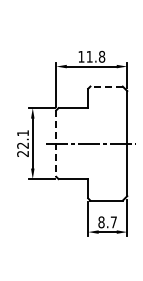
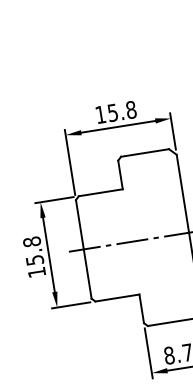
text: (89, 56) -> (112, 112), 11.8 -> 15.8
line: (106, 86) -> (144, 152), dashed -> solid
text: (23, 143) -> (35, 256), 22.1 -> 15.8
line: (56, 144) -> (84, 250), dashed -> solid

